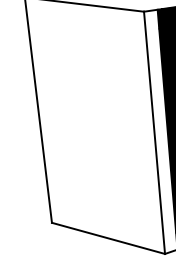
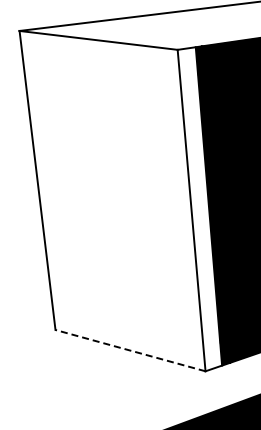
line: (108, 238) -> (130, 350), solid -> dashed

